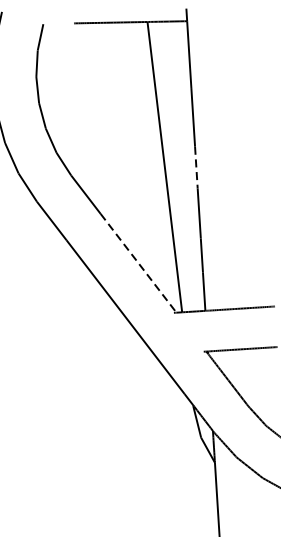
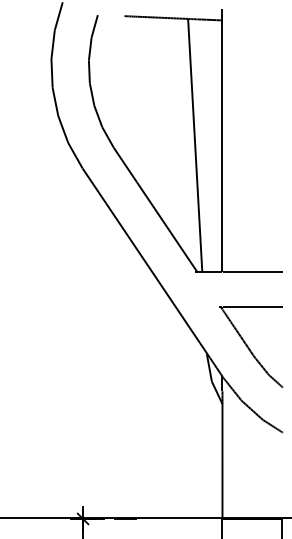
line: (196, 168) -> (222, 148), dashed -> solid
line: (138, 263) -> (167, 227), dashed -> solid

